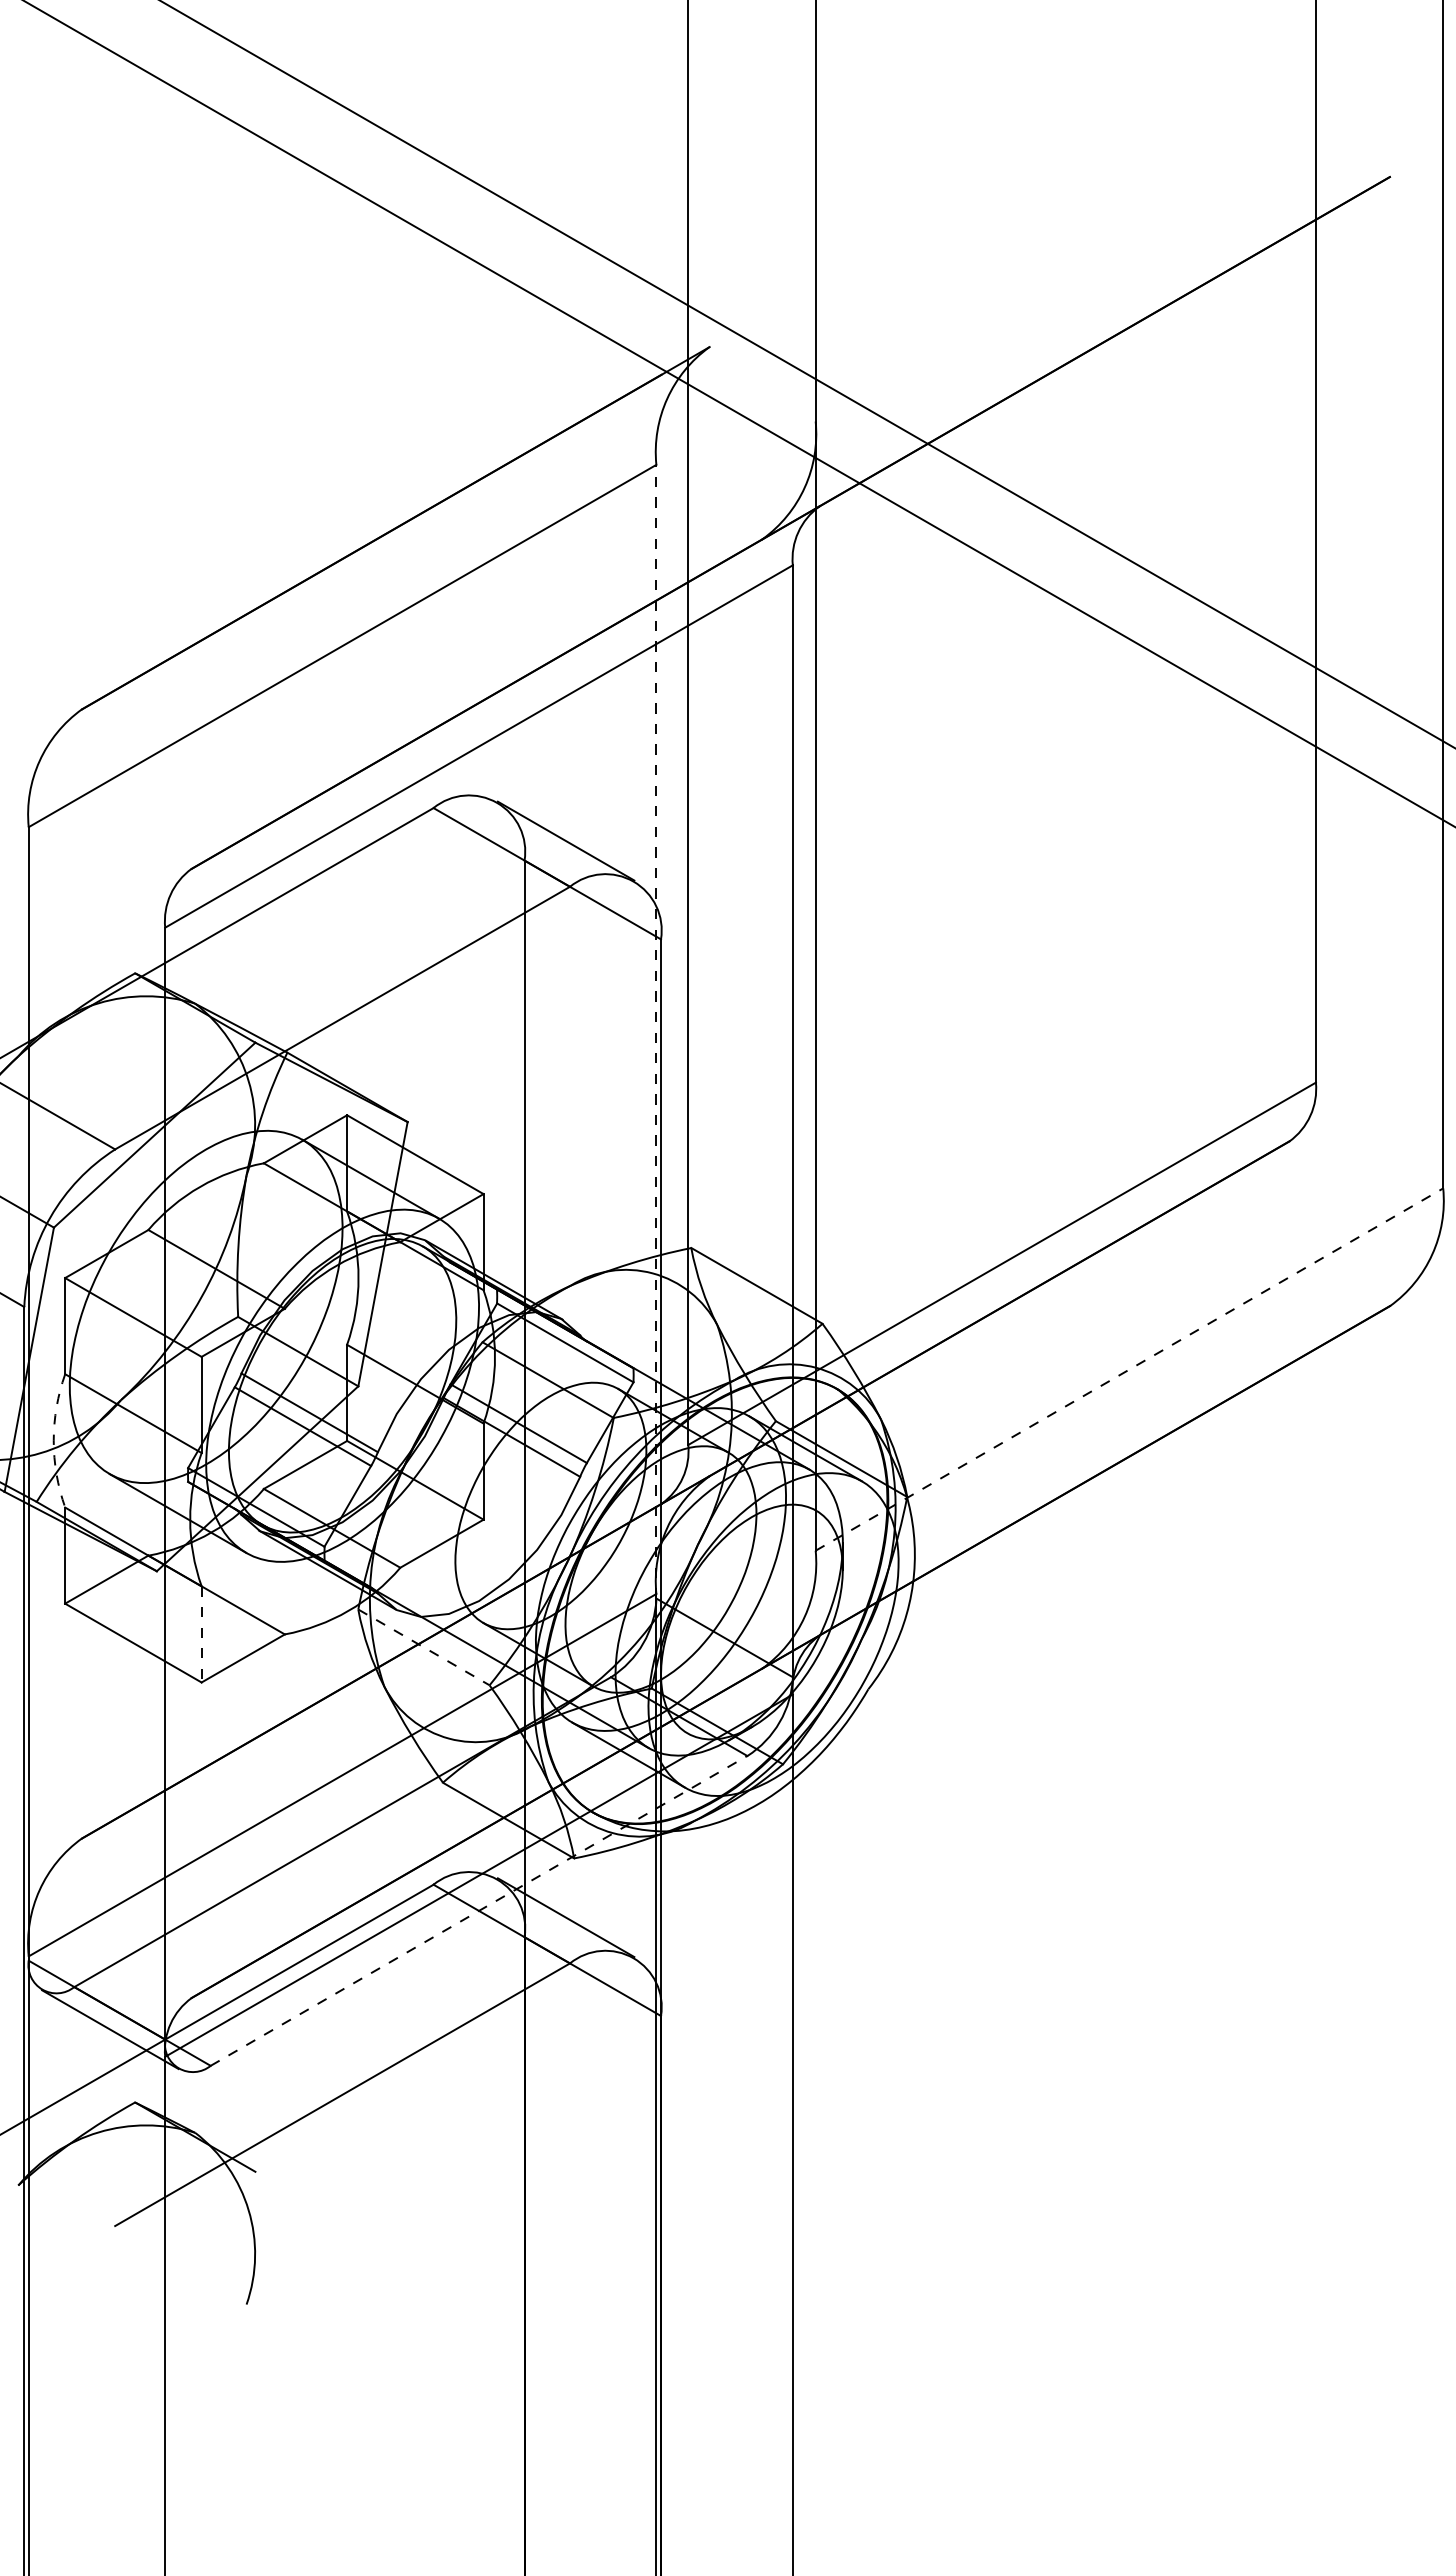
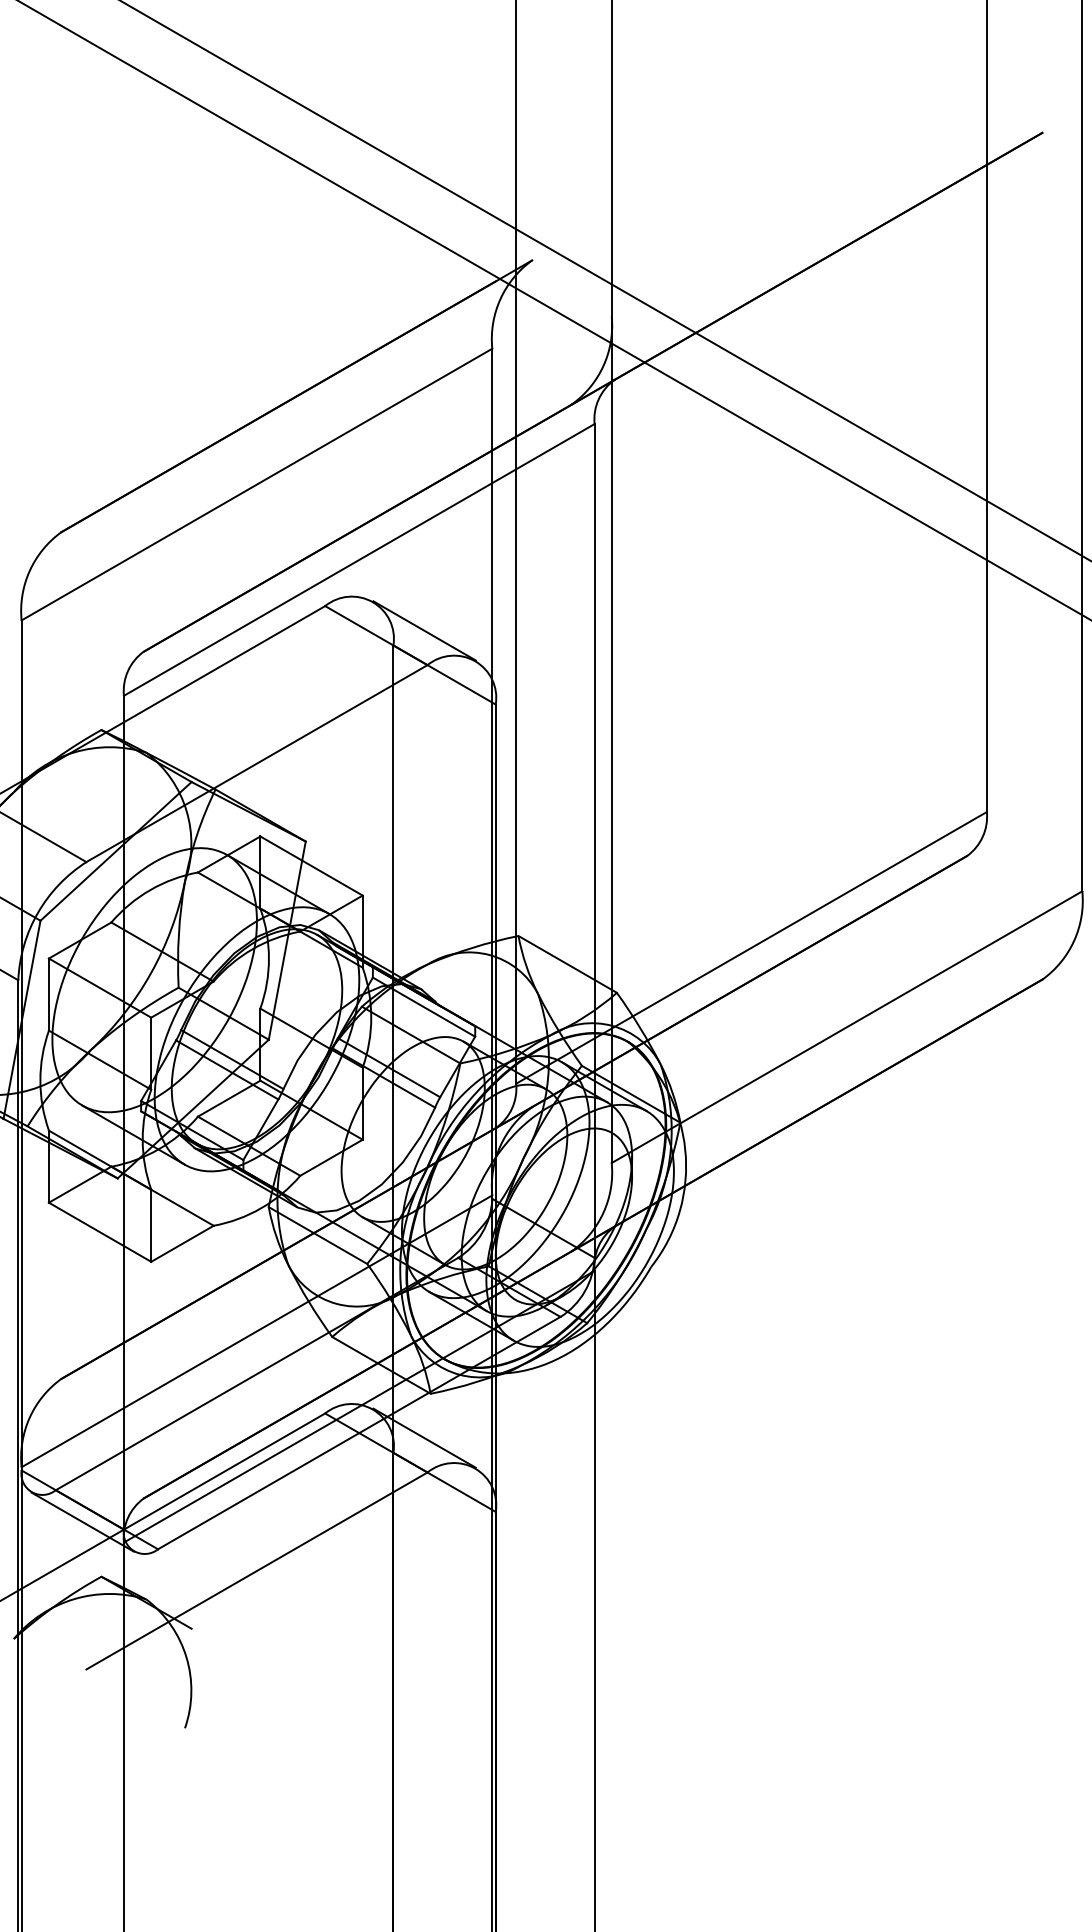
line: (656, 1031) -> (492, 773), dashed -> solid
line: (1129, 1369) -> (847, 1027), dashed -> solid
arc: (53, 1440) -> (40, 1080), dashed -> solid
line: (201, 1634) -> (151, 1225), dashed -> solid
line: (423, 1647) -> (317, 1235), dashed -> solid
line: (479, 1910) -> (359, 1432), dashed -> solid

